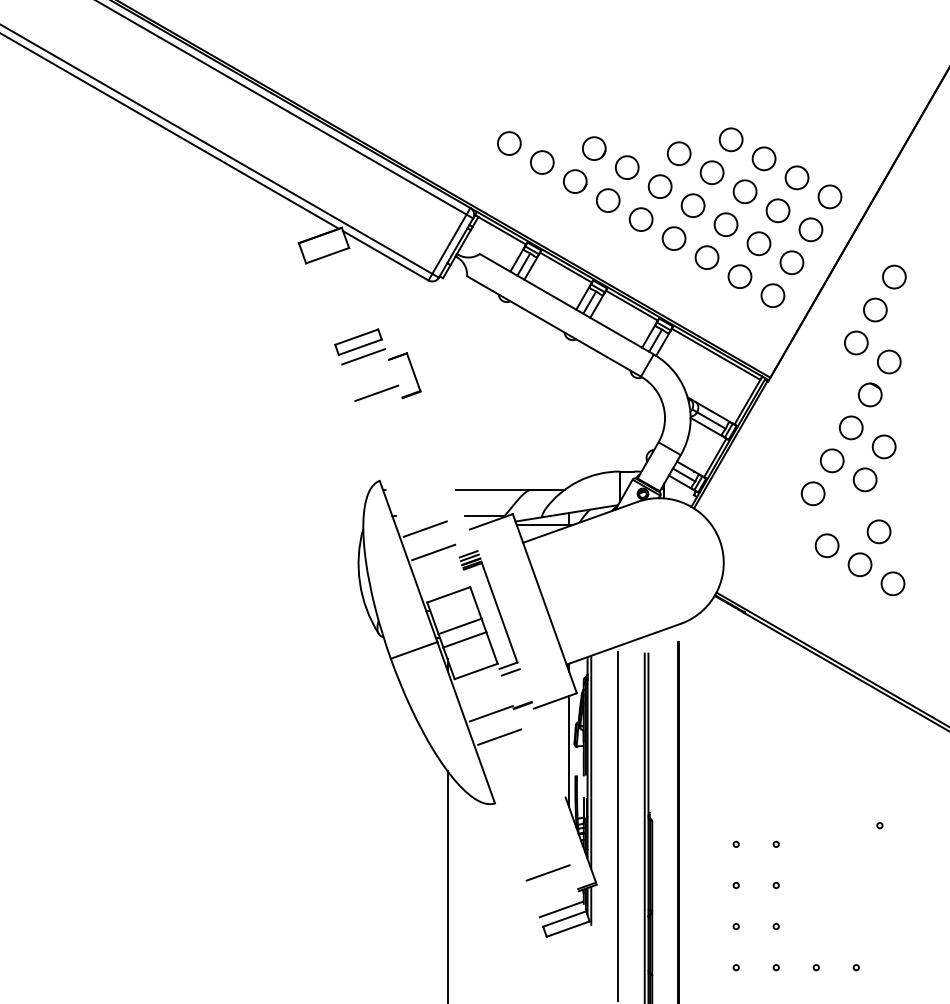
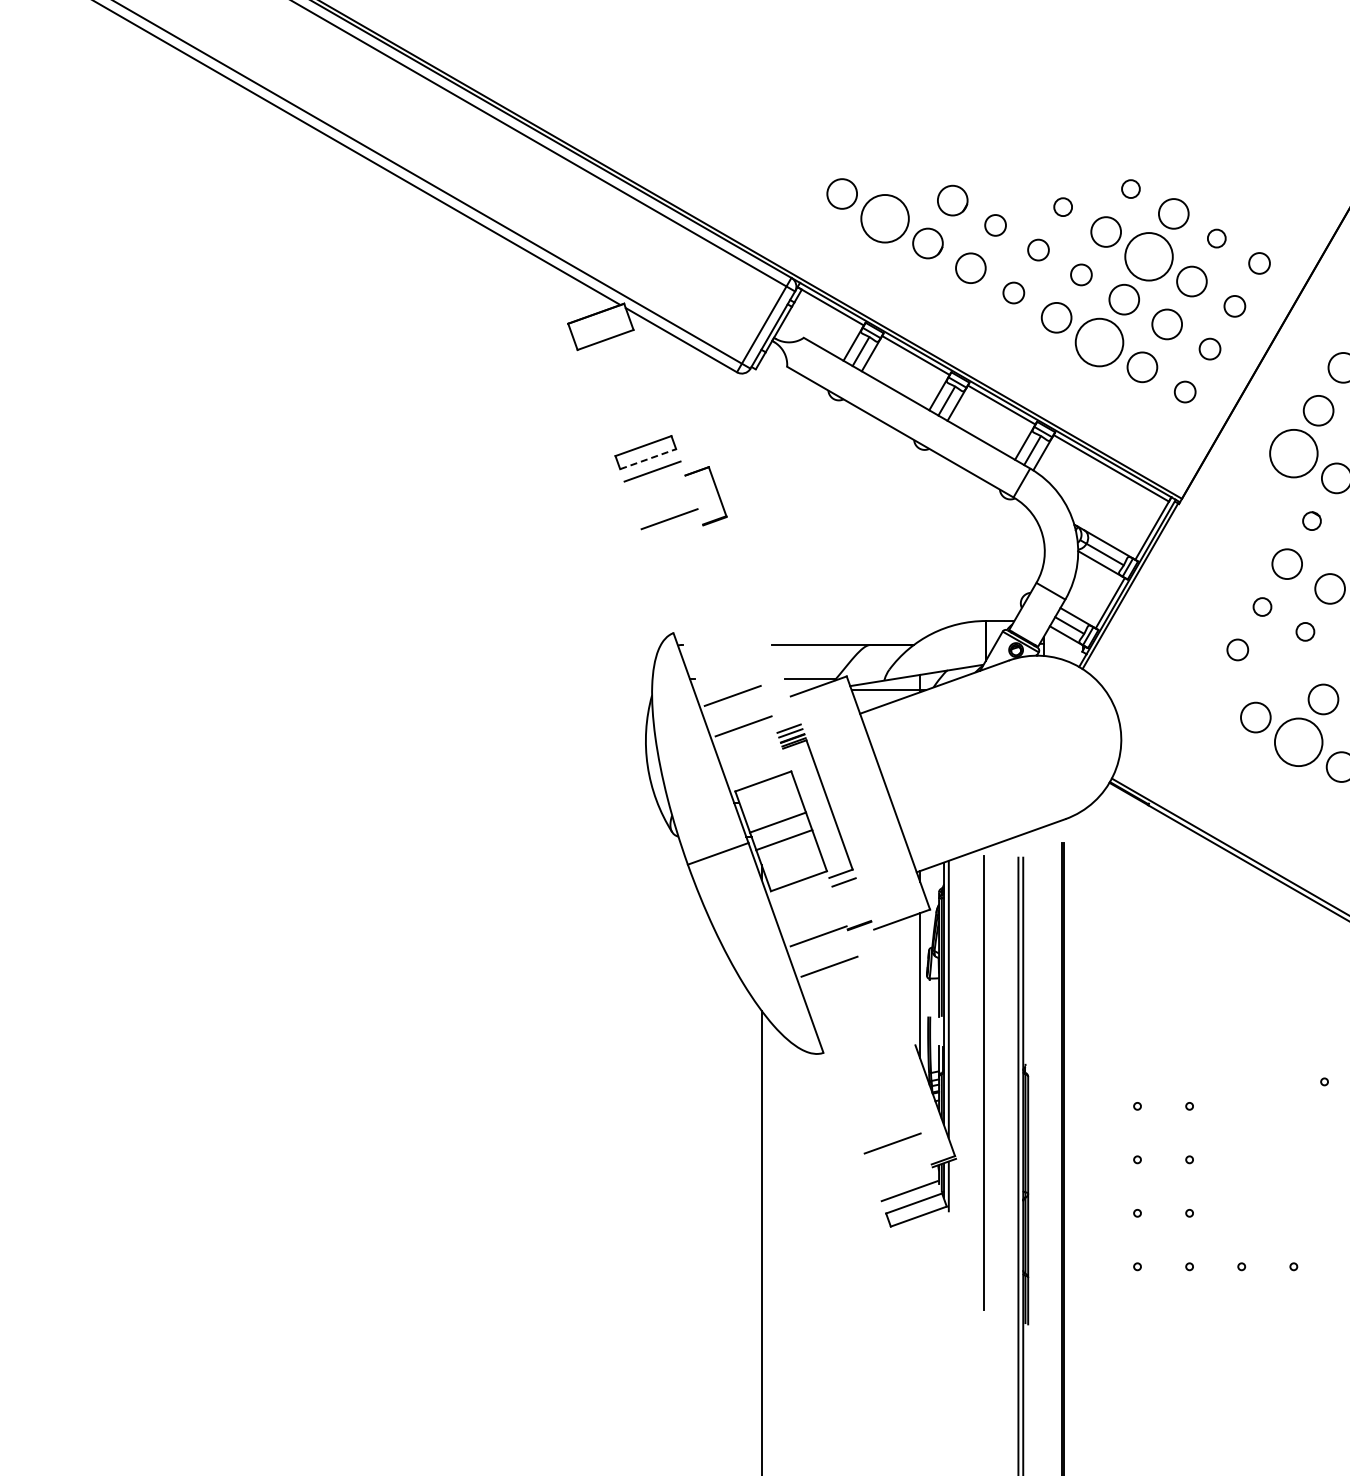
circle: (730, 139) -> (1130, 188), size x0.6
circle: (678, 153) -> (1062, 206), size x0.6
circle: (541, 162) -> (884, 218), size x1.6
circle: (627, 167) -> (995, 225), size x0.7
circle: (796, 177) -> (1216, 238), size x0.6
circle: (660, 186) -> (1038, 249), size x0.7
circle: (744, 191) -> (1148, 256), size x1.6
circle: (829, 196) -> (1259, 263), size x0.7
circle: (693, 205) -> (1081, 274), size x0.7
circle: (640, 219) -> (1013, 292), size x0.7
circle: (810, 229) -> (1234, 306), size x0.7
circle: (707, 257) -> (1099, 342), size x1.6
circle: (791, 262) -> (1209, 348), size x0.7
circle: (772, 295) -> (1184, 391), size x0.7
circle: (856, 342) -> (1293, 453), size x1.6
line: (360, 347) -> (648, 459), solid -> dashed
circle: (869, 394) -> (1311, 520), size x0.6
circle: (832, 460) -> (1262, 606), size x0.6
circle: (865, 479) -> (1305, 631), size x0.6
circle: (813, 493) -> (1237, 649), size x0.7
circle: (859, 564) -> (1298, 742), size x1.6

